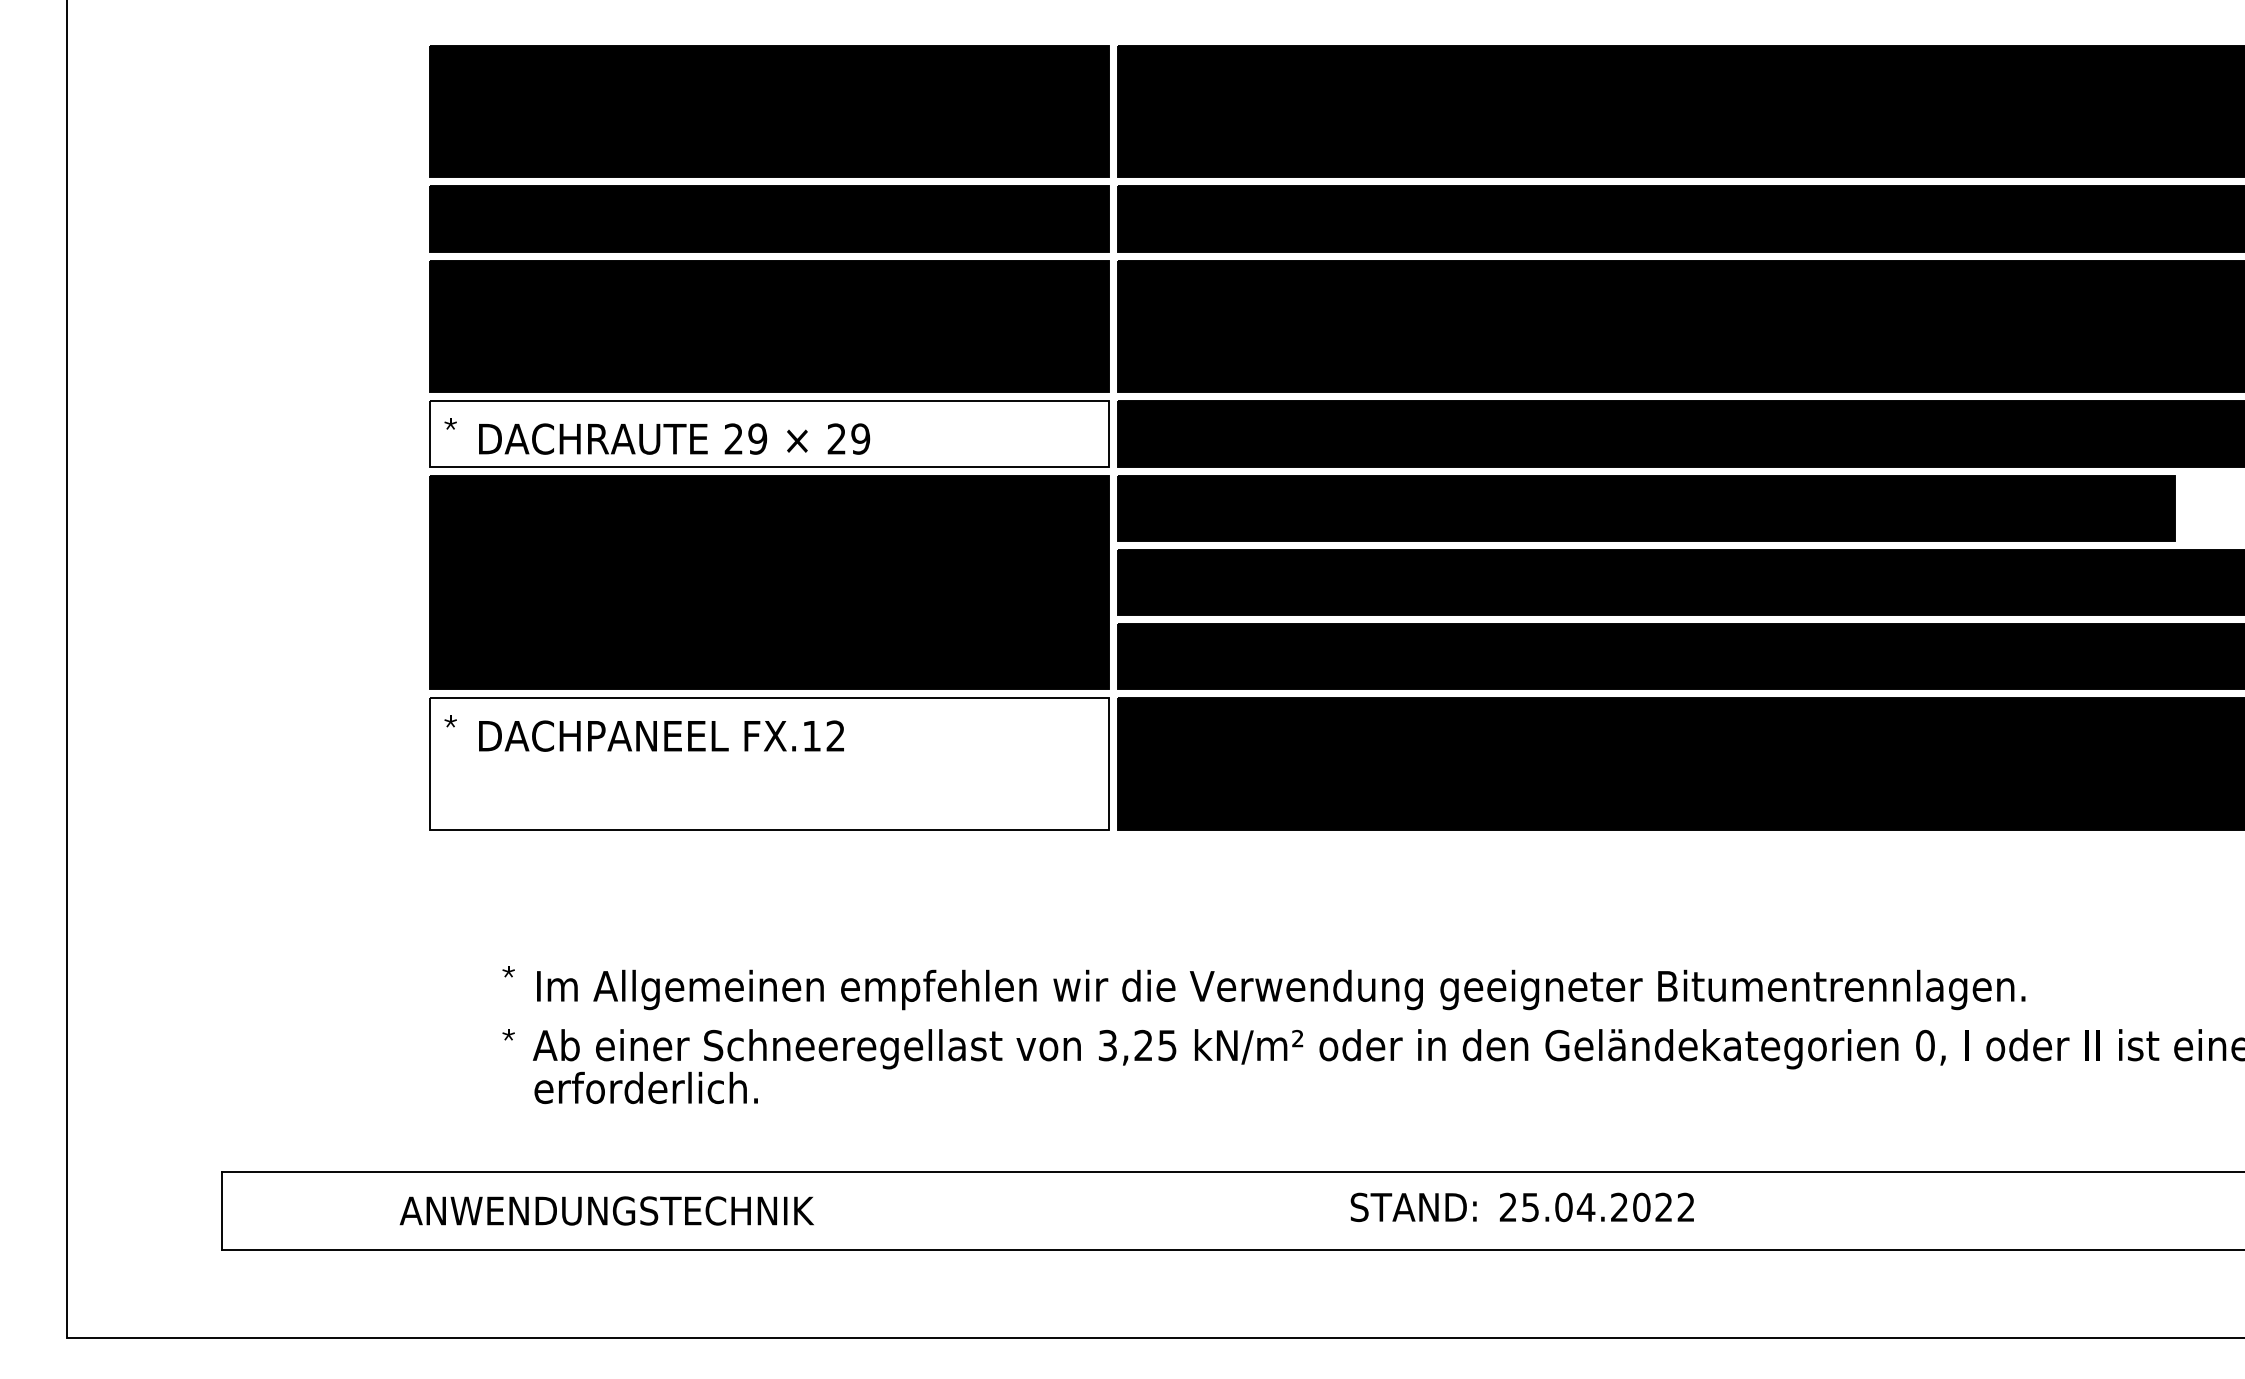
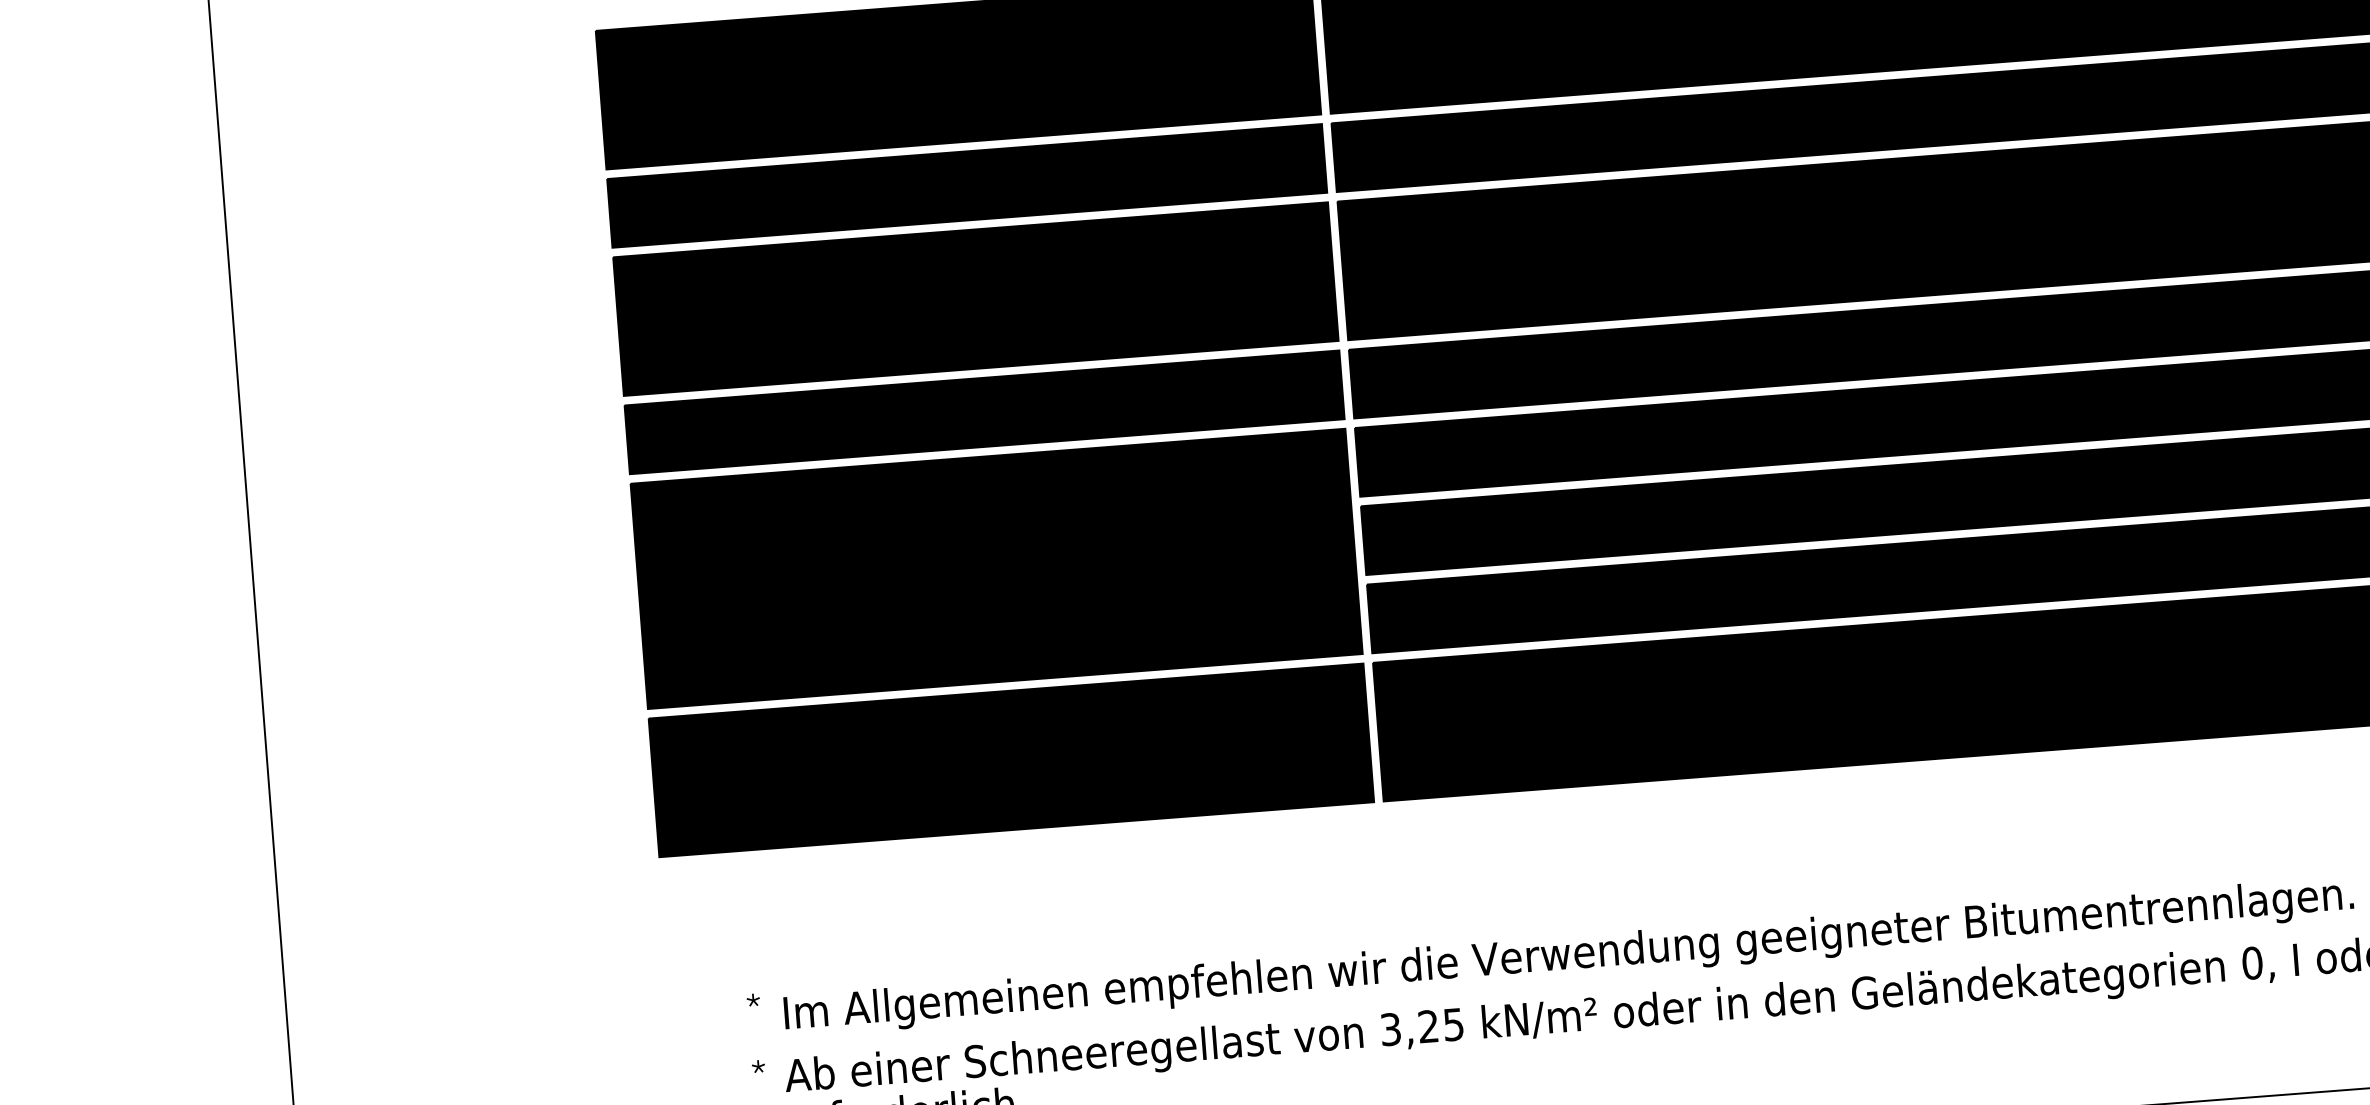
fill: (769, 433) -> (984, 411), added
fill: (769, 763) -> (1011, 759), added

